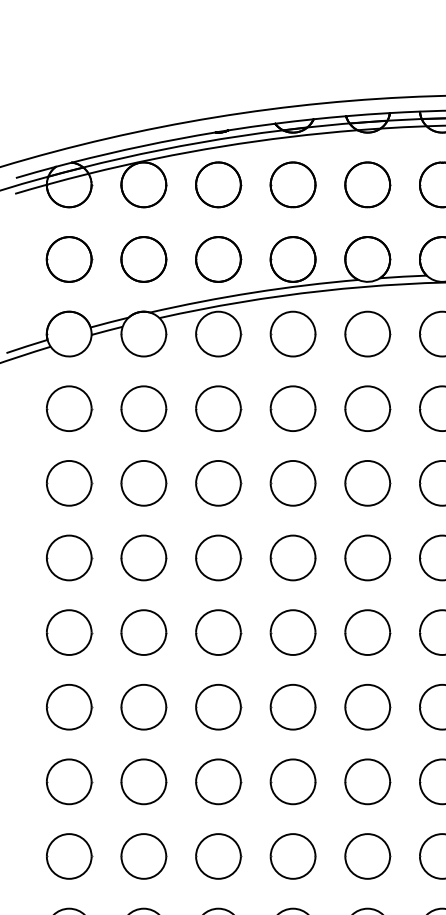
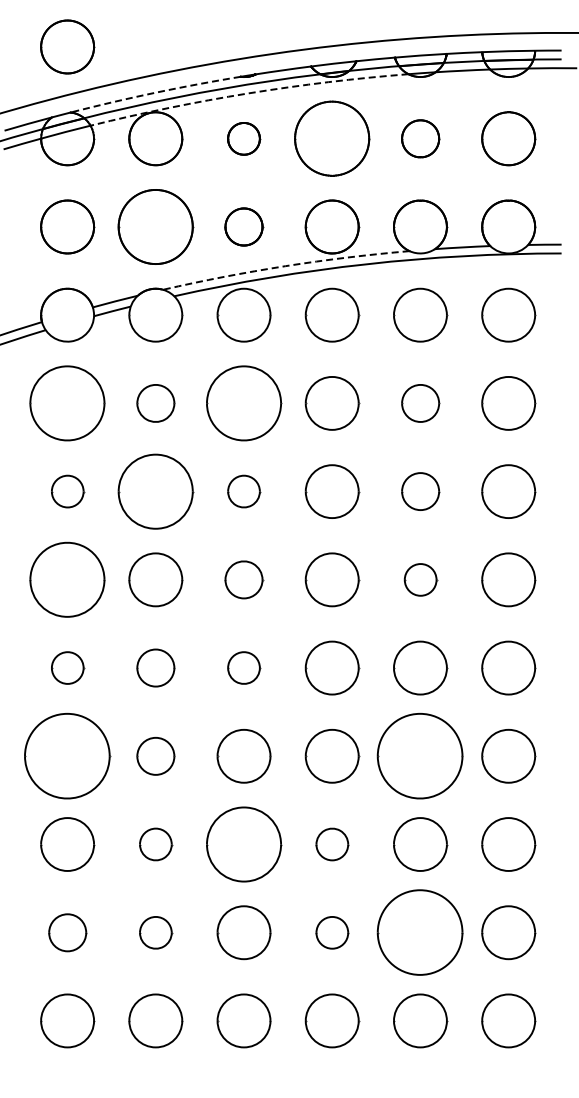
part: (69, 106) -> (67, 46), added
arc: (143, 145) -> (155, 92), solid -> dashed
arc: (222, 146) -> (248, 93), solid -> dashed
part: (218, 184) -> (243, 138), size x0.6
part: (293, 184) -> (332, 138), size x1.4
part: (367, 184) -> (420, 138), size x0.7
part: (143, 259) -> (155, 226), size x1.4
part: (218, 259) -> (243, 226), size x0.7
arc: (253, 292) -> (285, 266), solid -> dashed
part: (69, 408) -> (67, 403), size x1.4
part: (143, 408) -> (155, 403), size x0.7
part: (218, 408) -> (243, 403), size x1.4
part: (367, 408) -> (420, 403), size x0.7
part: (69, 483) -> (67, 491), size x0.6
part: (143, 483) -> (155, 491), size x1.4
part: (218, 483) -> (243, 491), size x0.6
part: (367, 483) -> (420, 491), size x0.7
part: (69, 557) -> (67, 579), size x1.4
part: (218, 557) -> (243, 579), size x0.7
part: (367, 557) -> (420, 579), size x0.6
part: (69, 632) -> (67, 667), size x0.6
part: (143, 632) -> (155, 667), size x0.7
part: (218, 632) -> (243, 667), size x0.6
part: (69, 707) -> (67, 756), size x1.6
part: (143, 707) -> (155, 756), size x0.7
part: (367, 707) -> (420, 756), size x1.6
part: (143, 781) -> (155, 844), size x0.6
part: (218, 781) -> (243, 844), size x1.4
part: (293, 781) -> (332, 844), size x0.6
part: (69, 856) -> (67, 932), size x0.7
part: (143, 856) -> (155, 932), size x0.6
part: (293, 856) -> (332, 932), size x0.6
part: (367, 856) -> (420, 932), size x1.6

